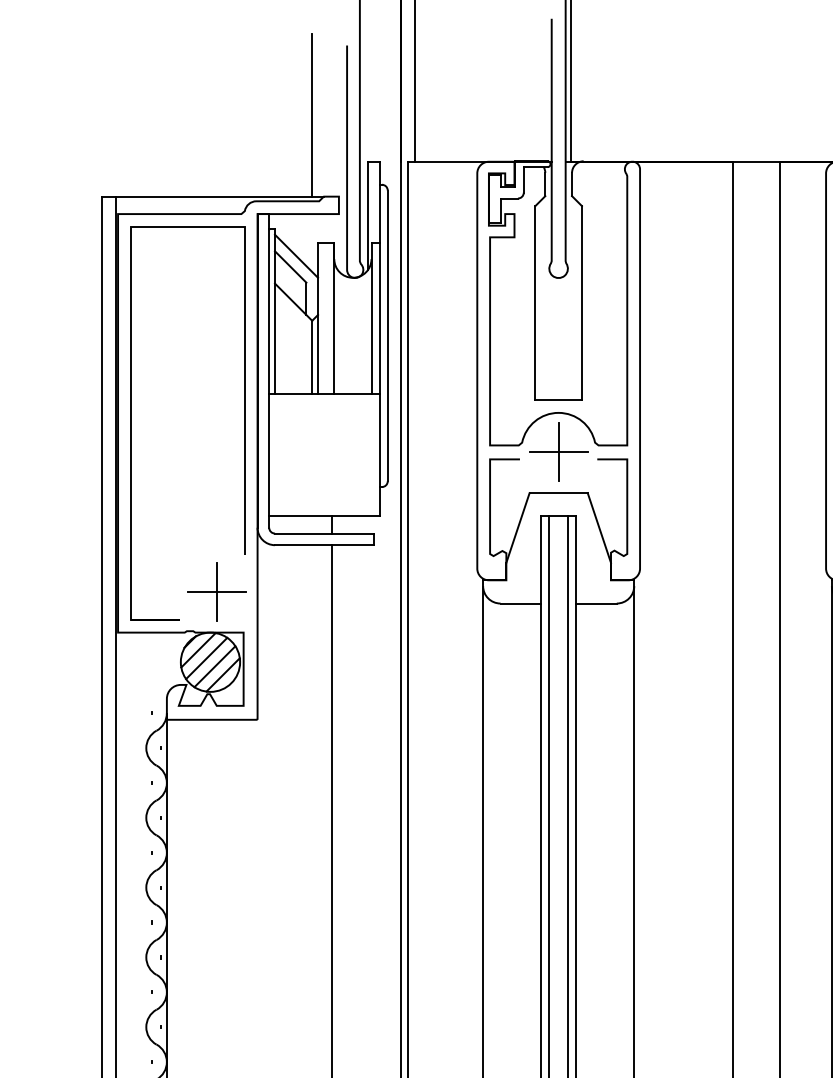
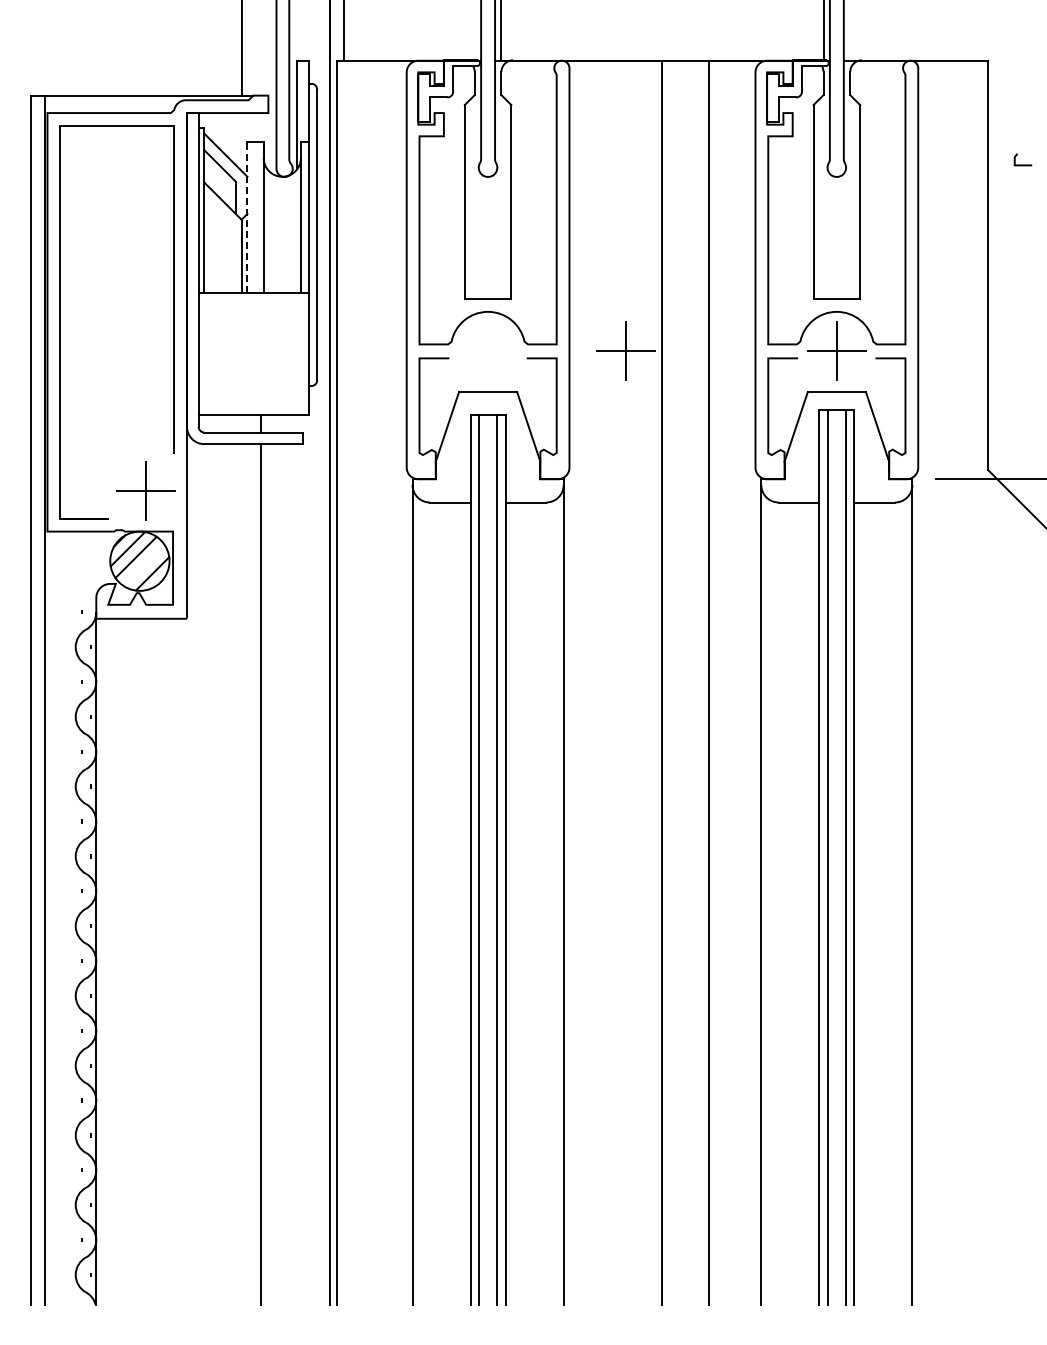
line: (318, 318) -> (247, 217), solid -> dashed
part: (558, 451) -> (625, 350), moved
line: (214, 666) -> (143, 565), removed

